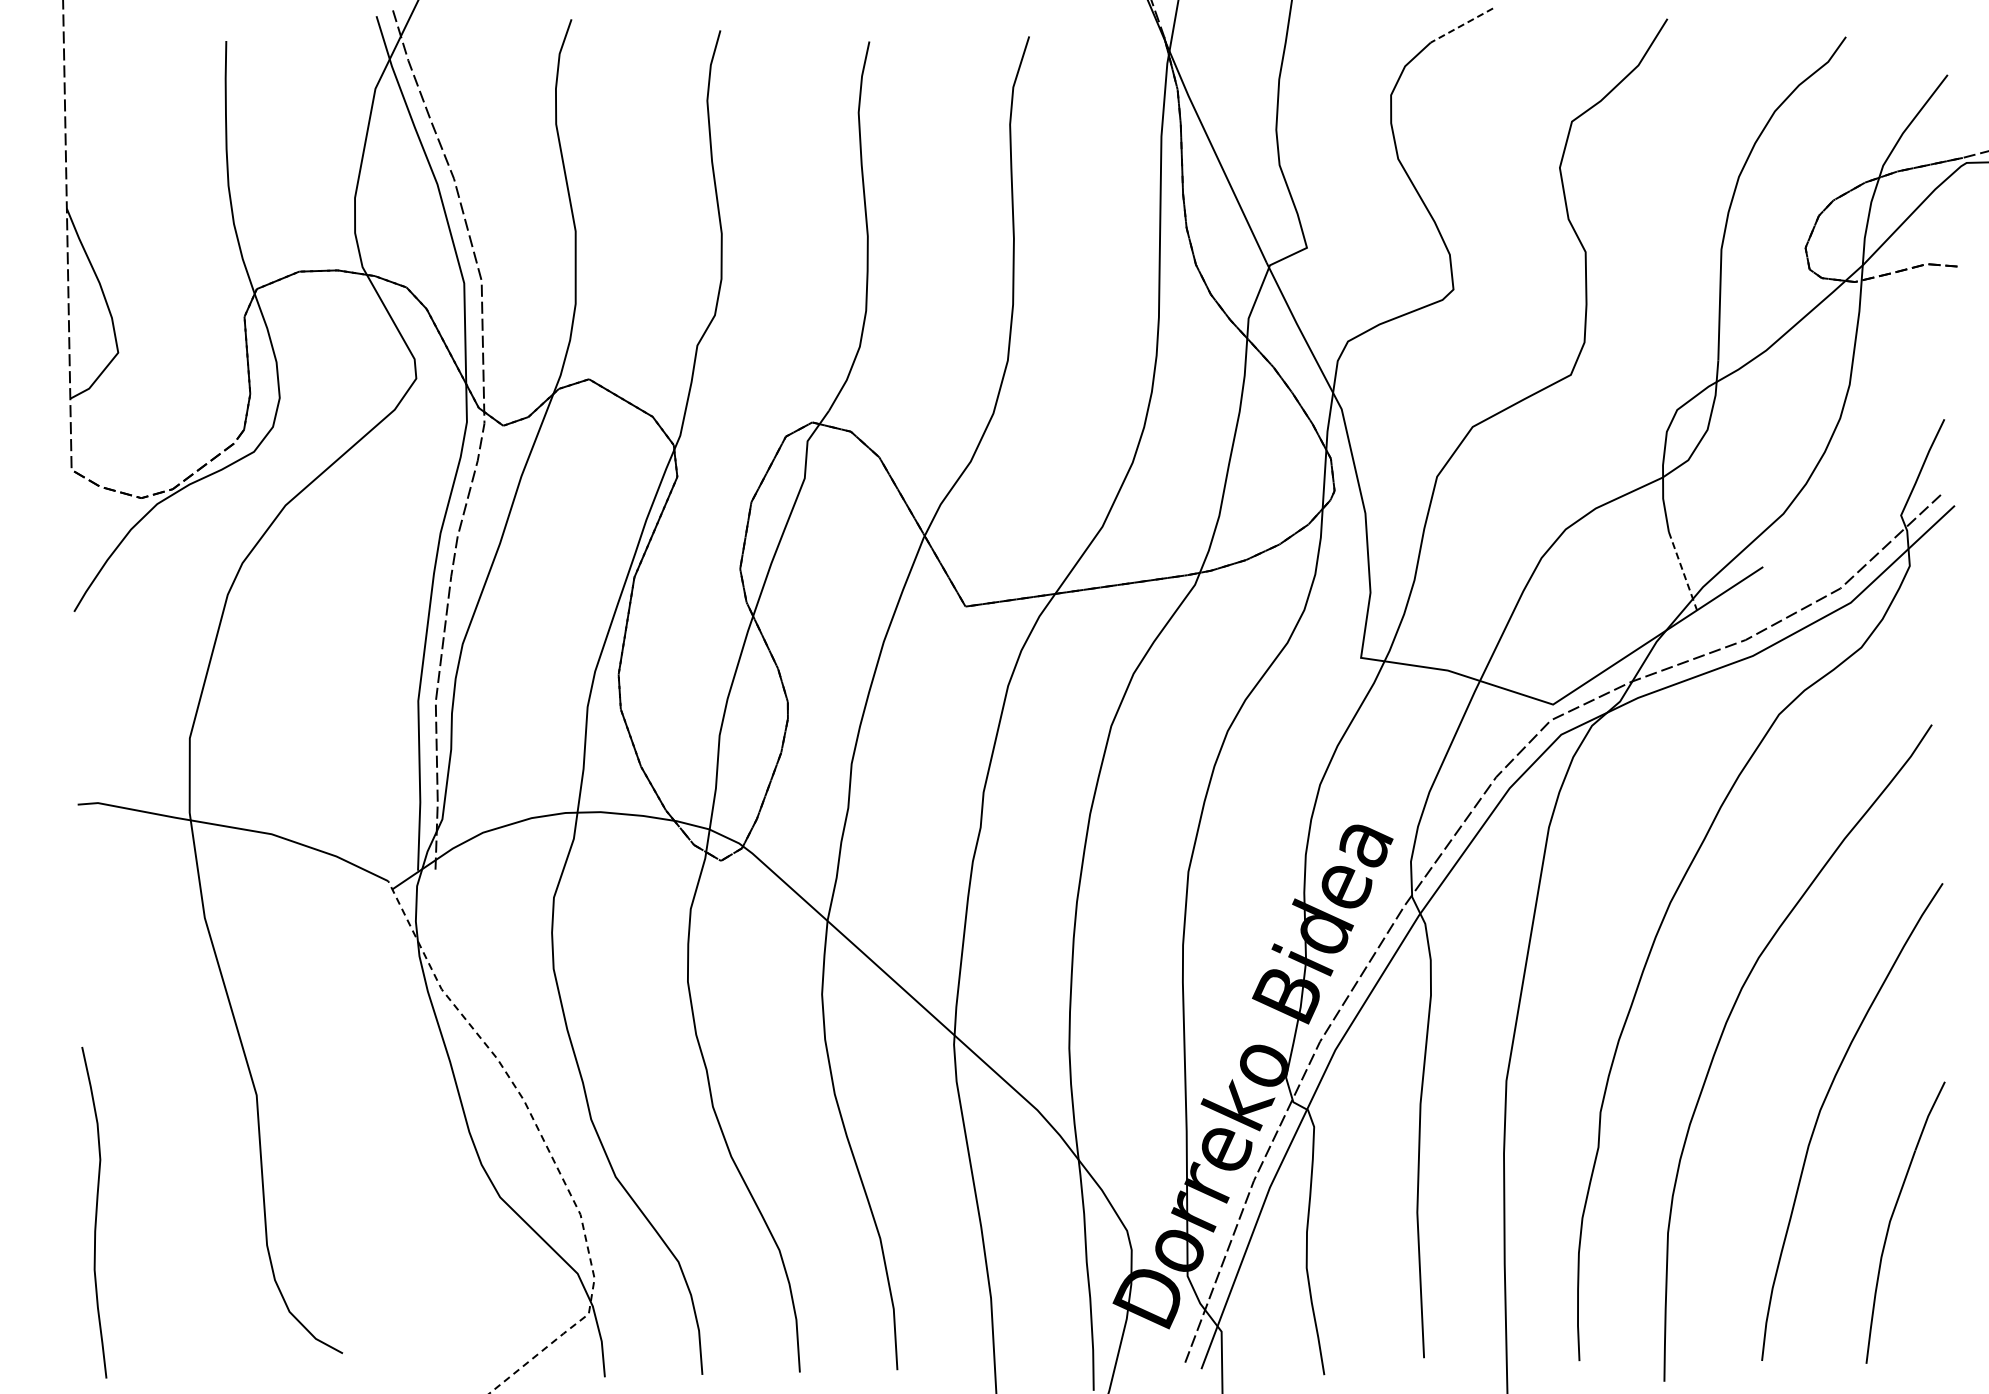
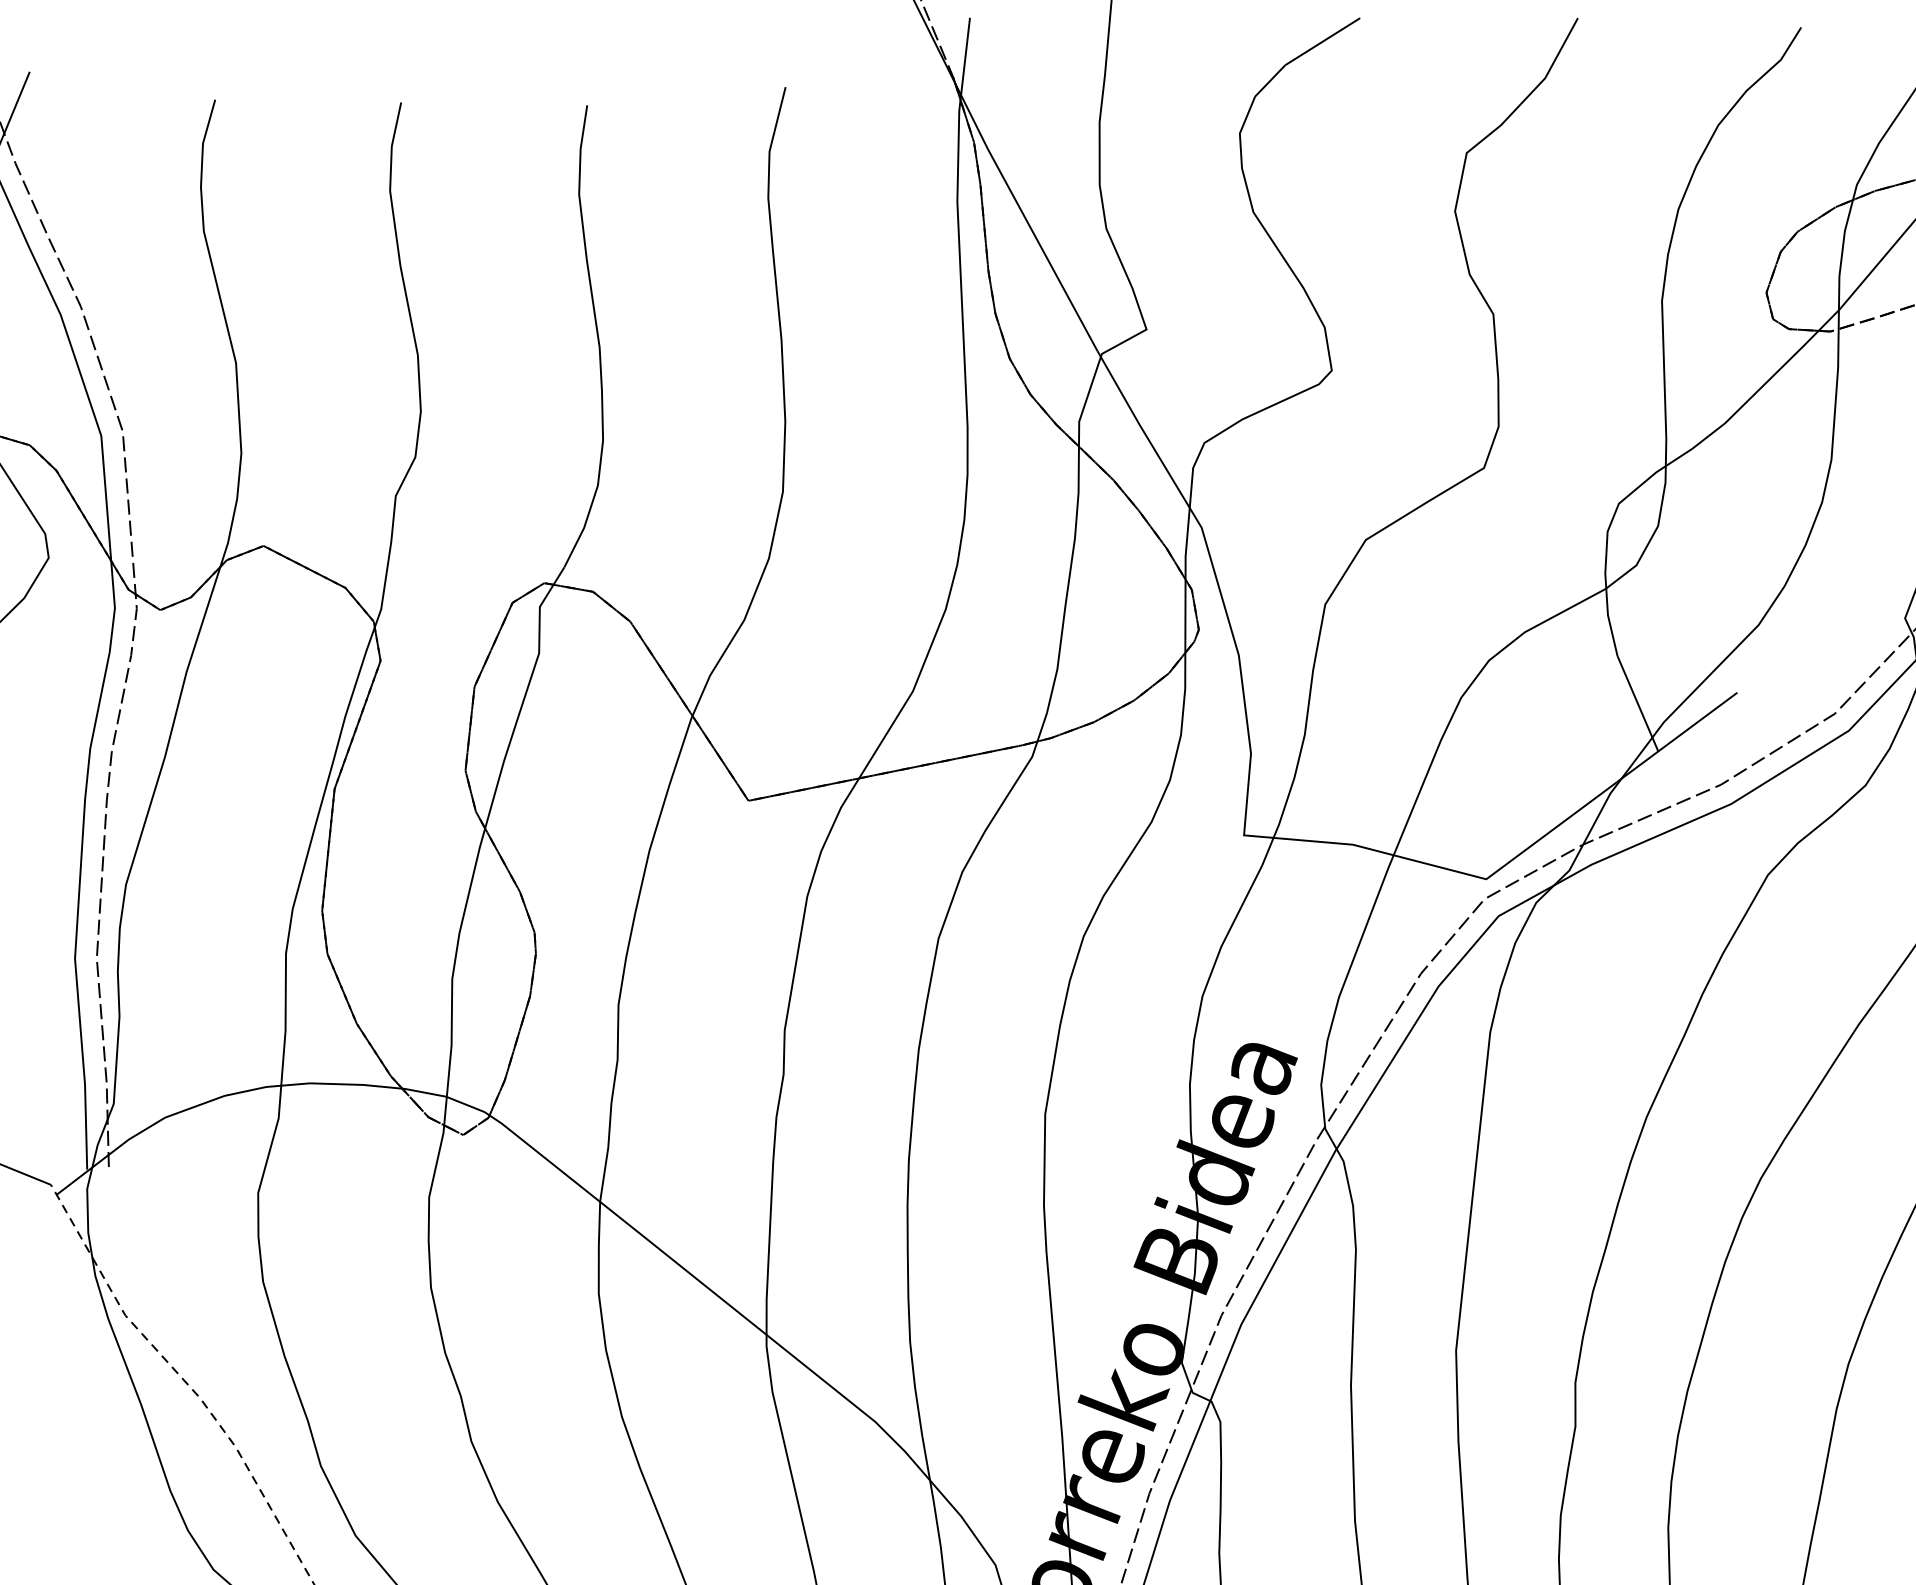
line: (1461, 25) -> (1322, 41), dashed -> solid
line: (1682, 571) -> (1637, 704), dashed -> solid

